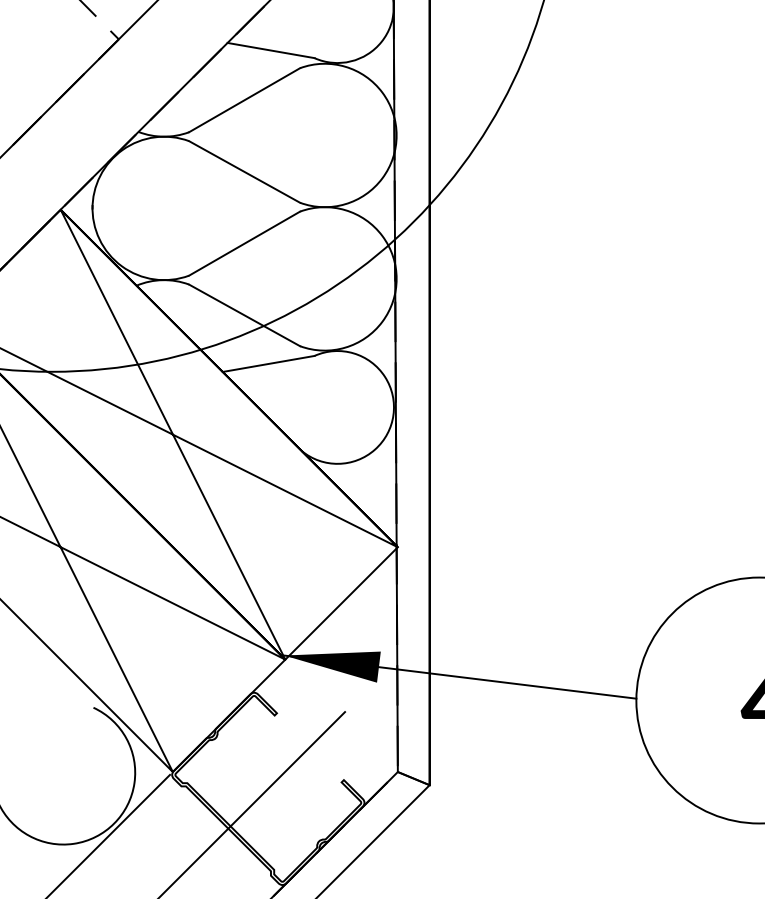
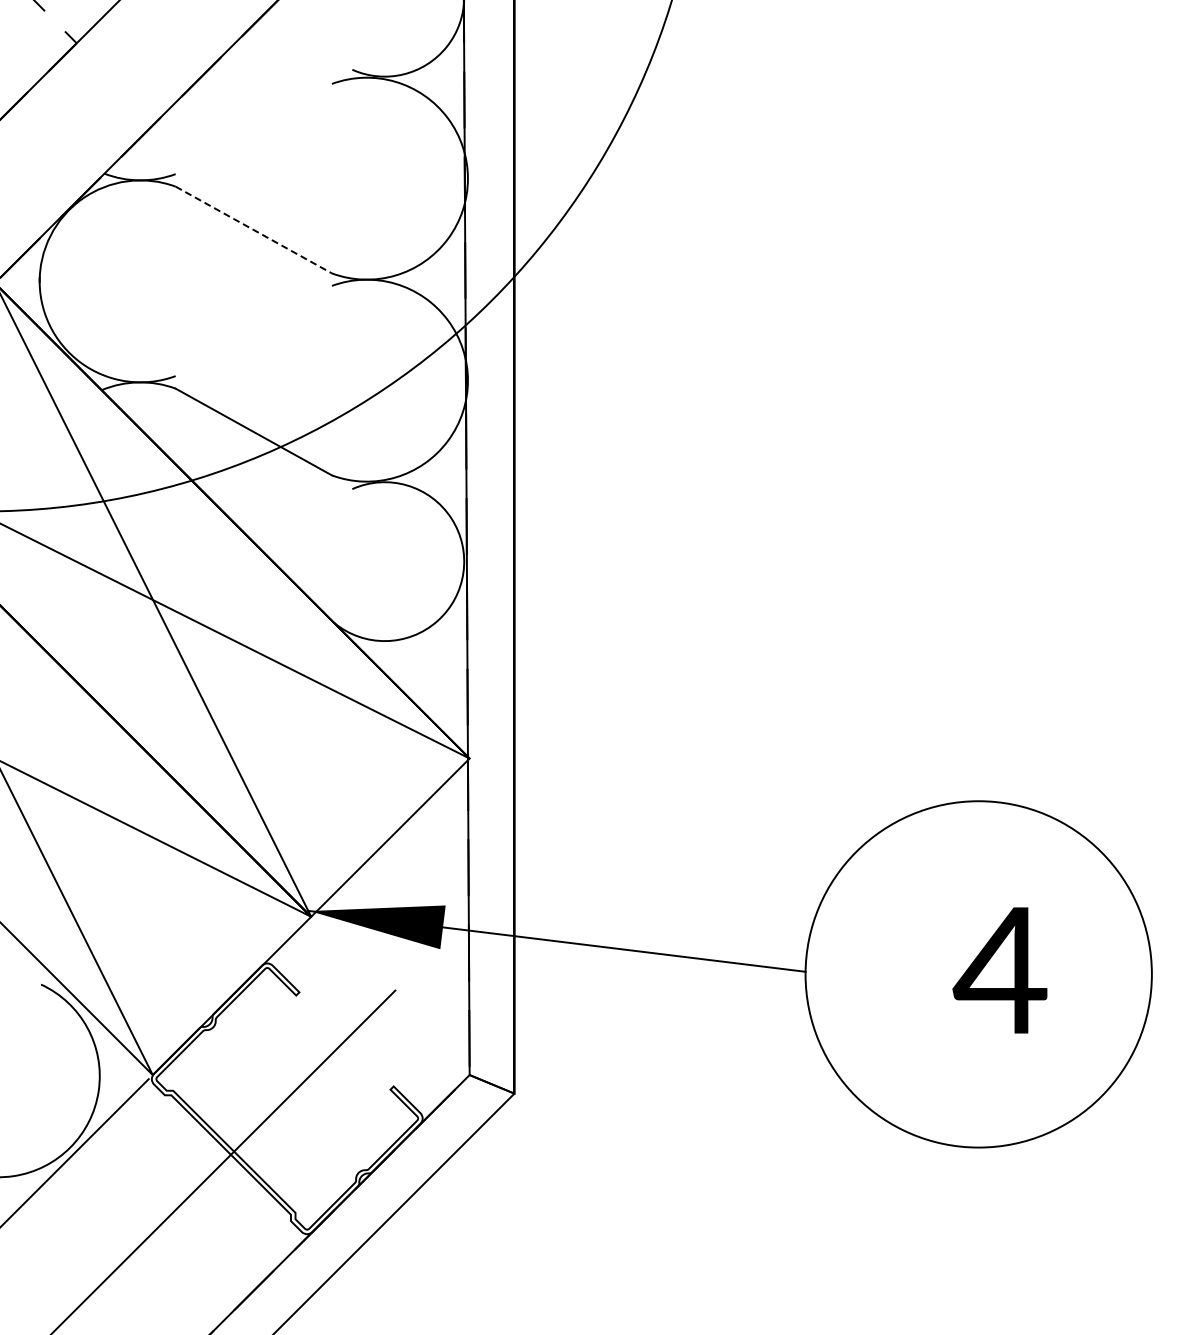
line: (270, 50) -> (290, 58), removed
line: (244, 99) -> (253, 128), removed
line: (245, 172) -> (254, 230), solid -> dashed
line: (244, 243) -> (253, 330), removed
line: (268, 364) -> (287, 500), removed

